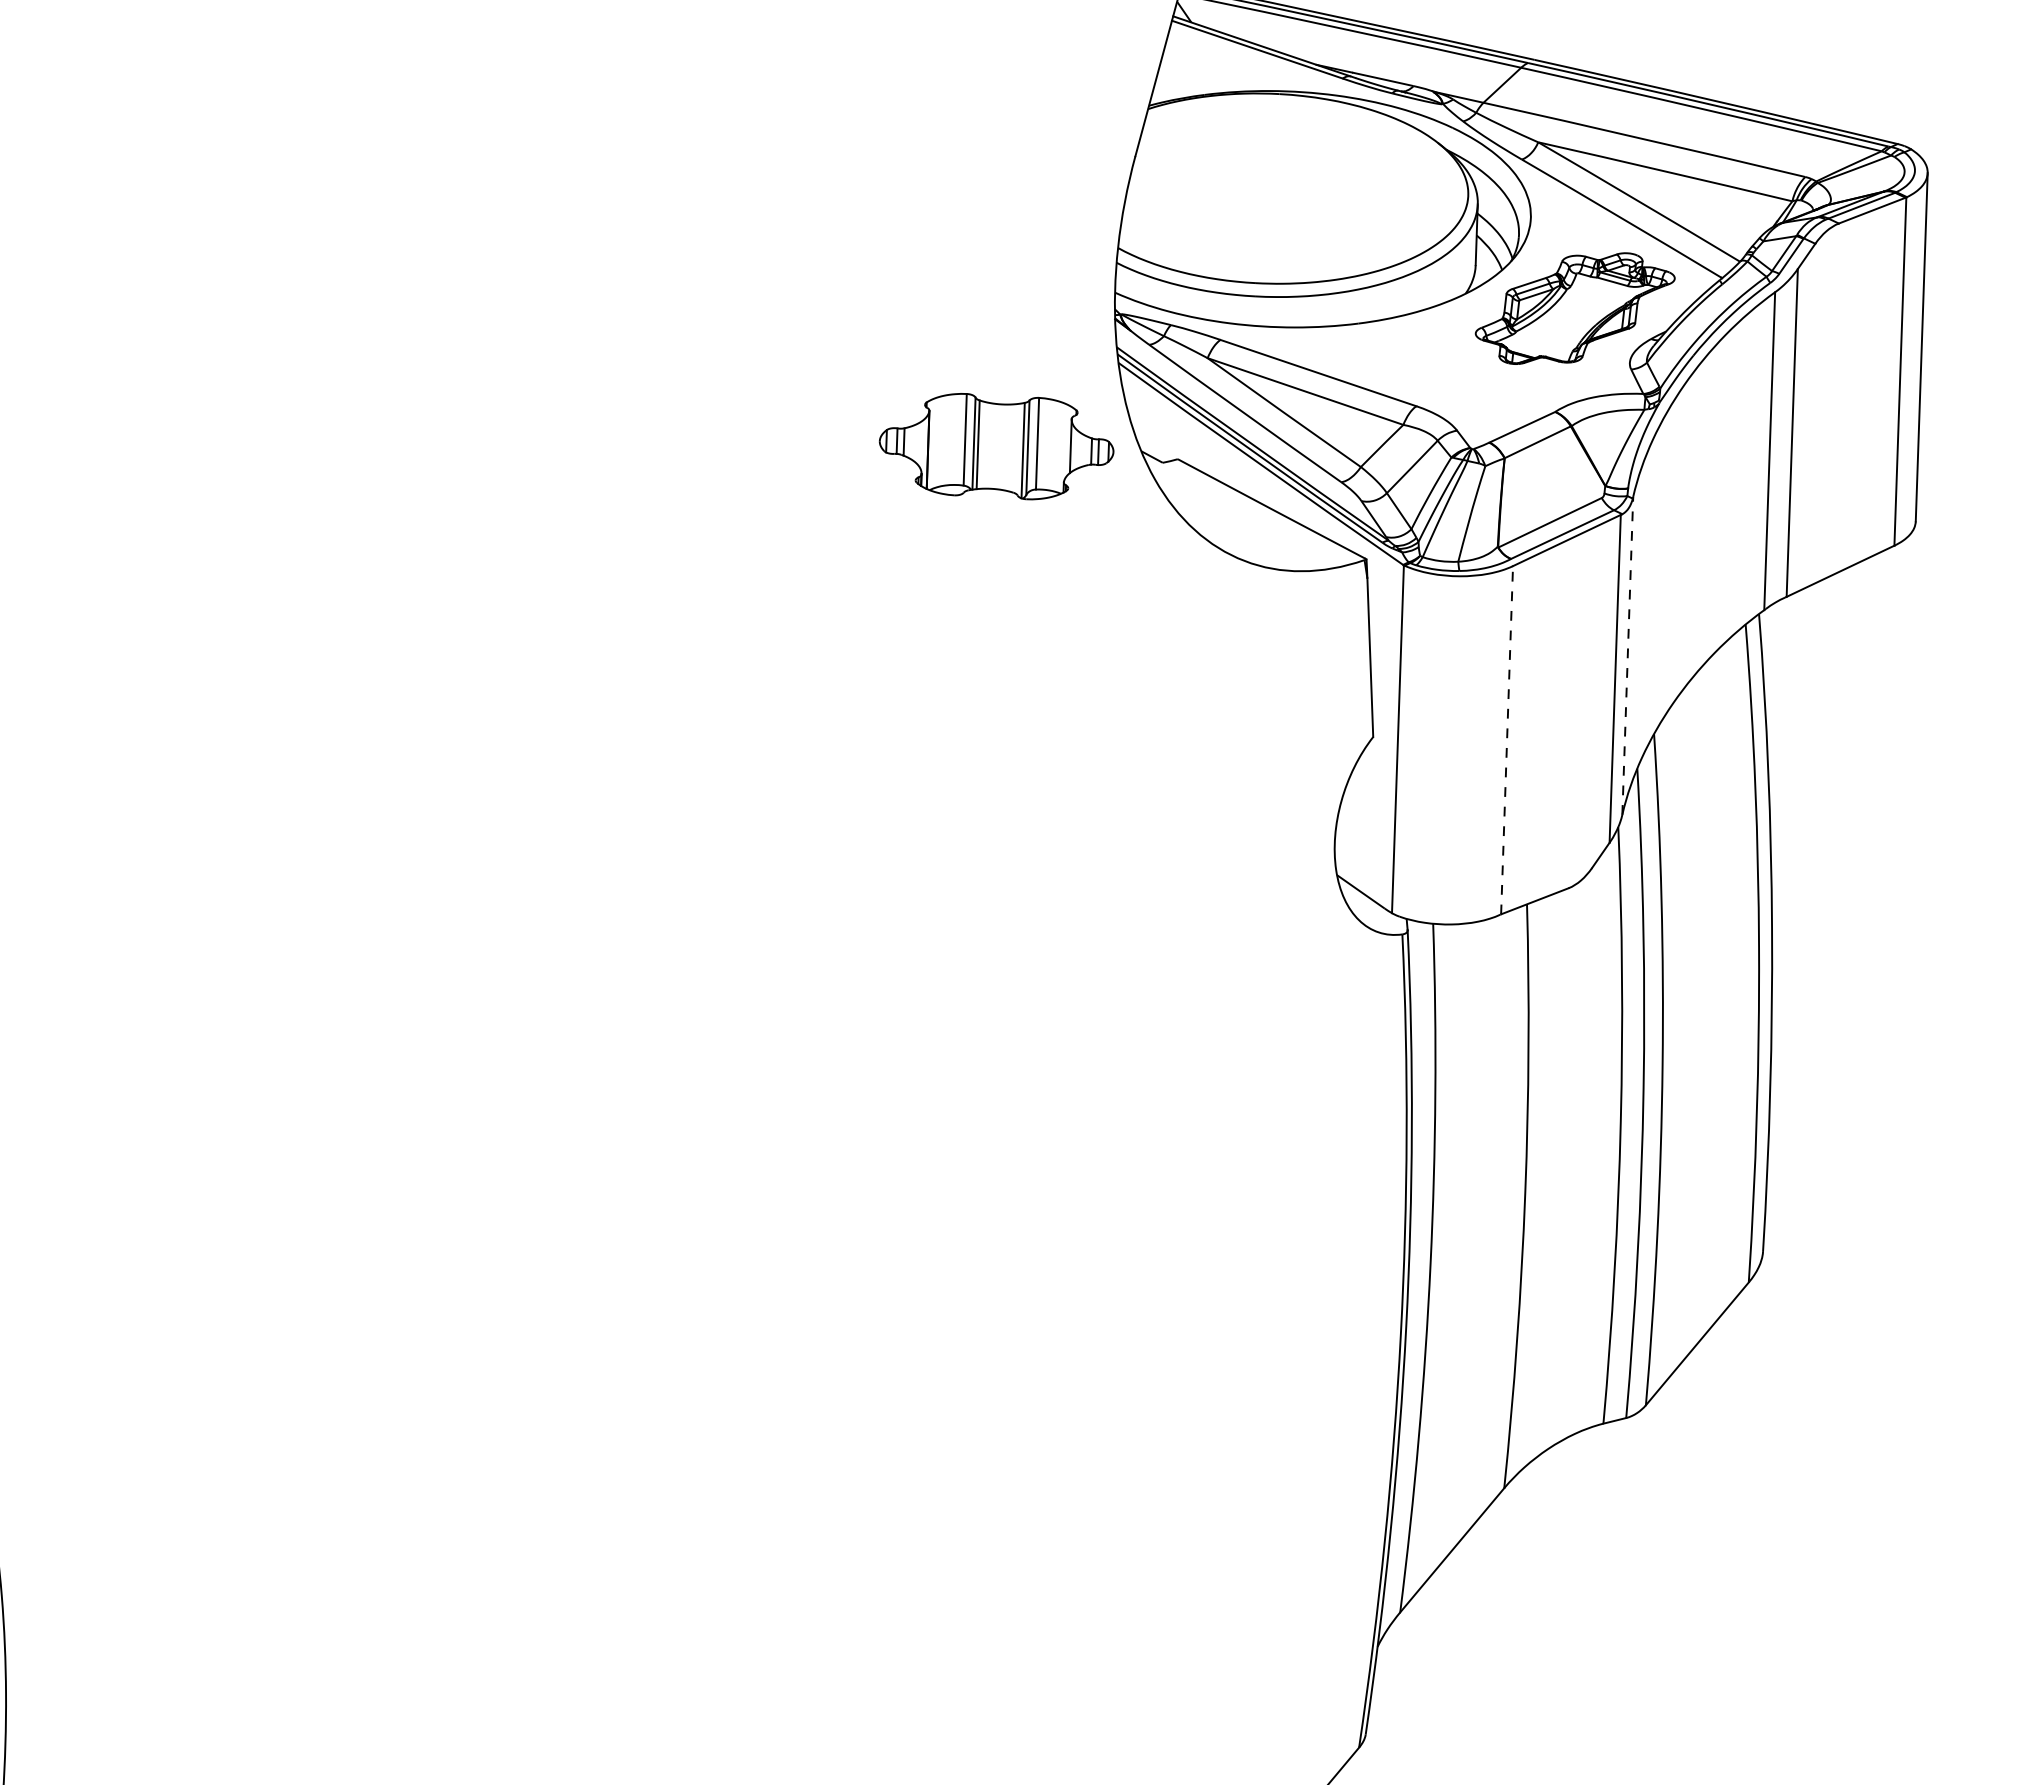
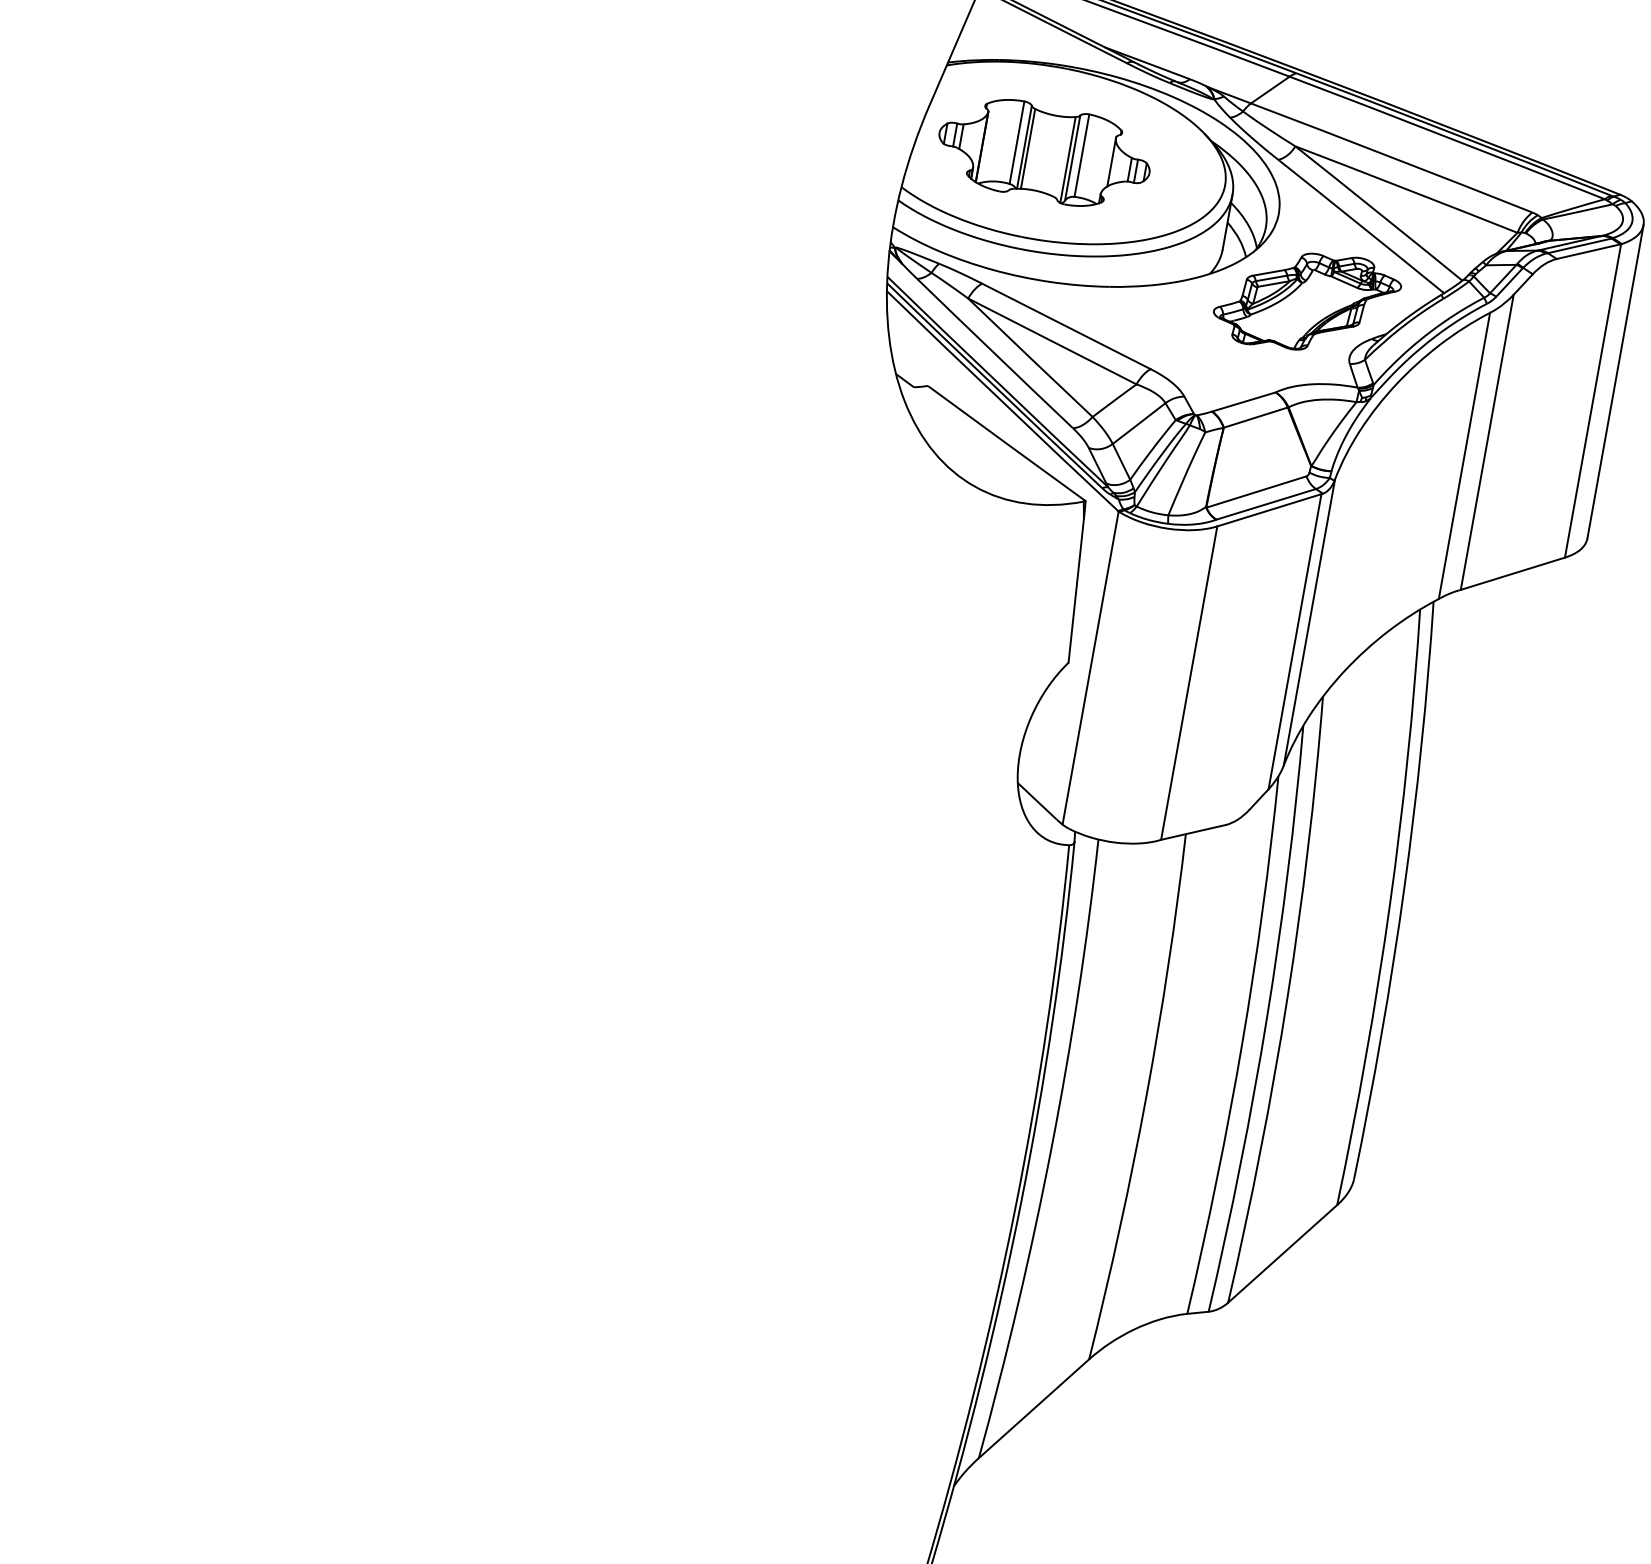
part: (996, 446) -> (1044, 152), moved
line: (1627, 655) -> (1309, 622), dashed -> solid
line: (1507, 739) -> (1189, 682), dashed -> solid

